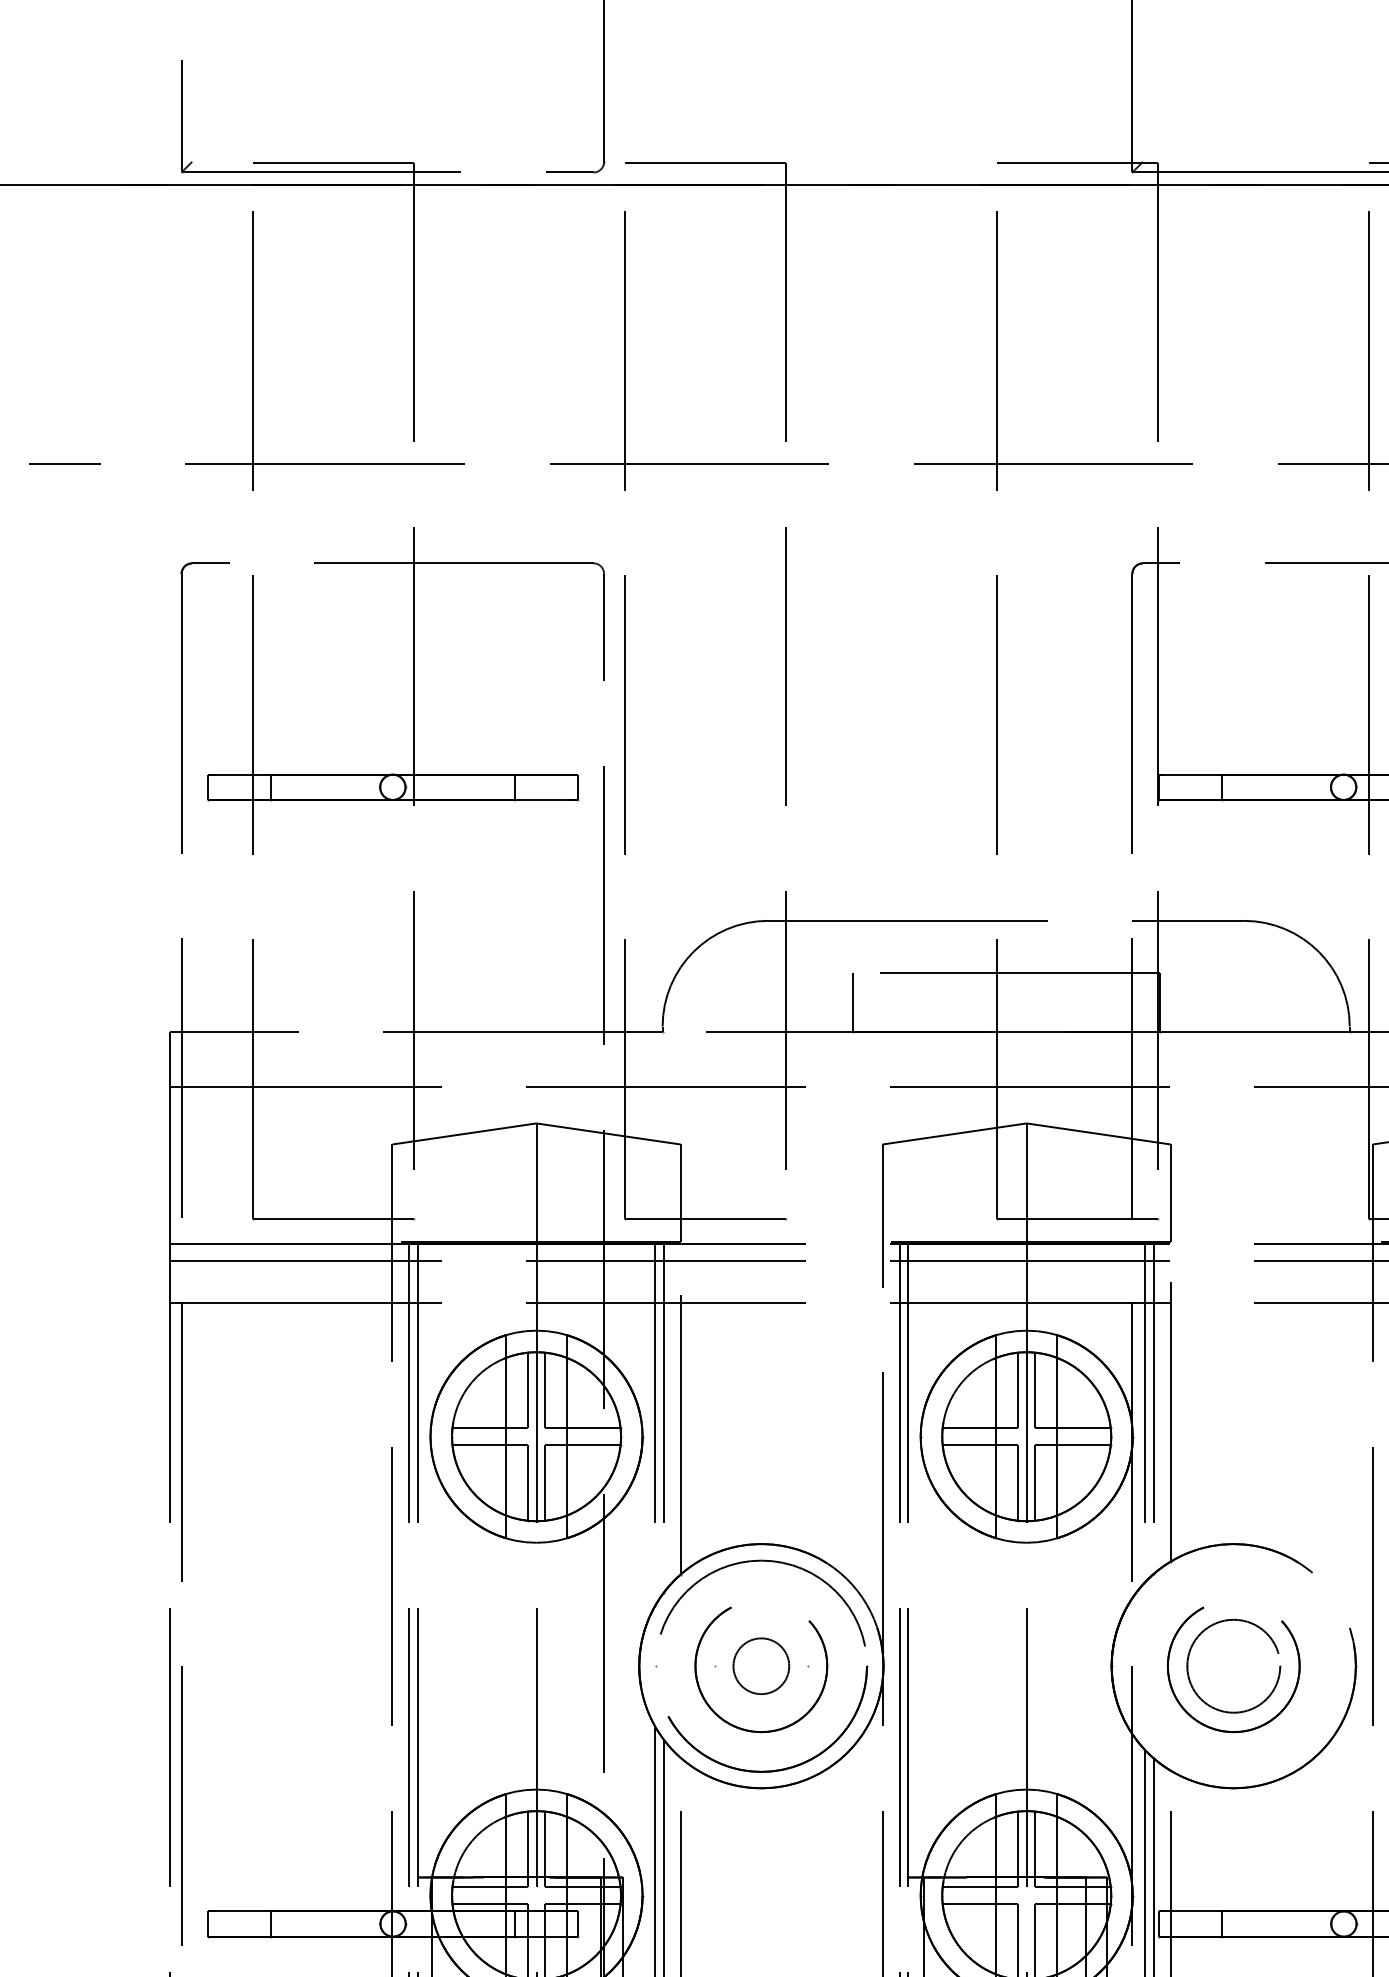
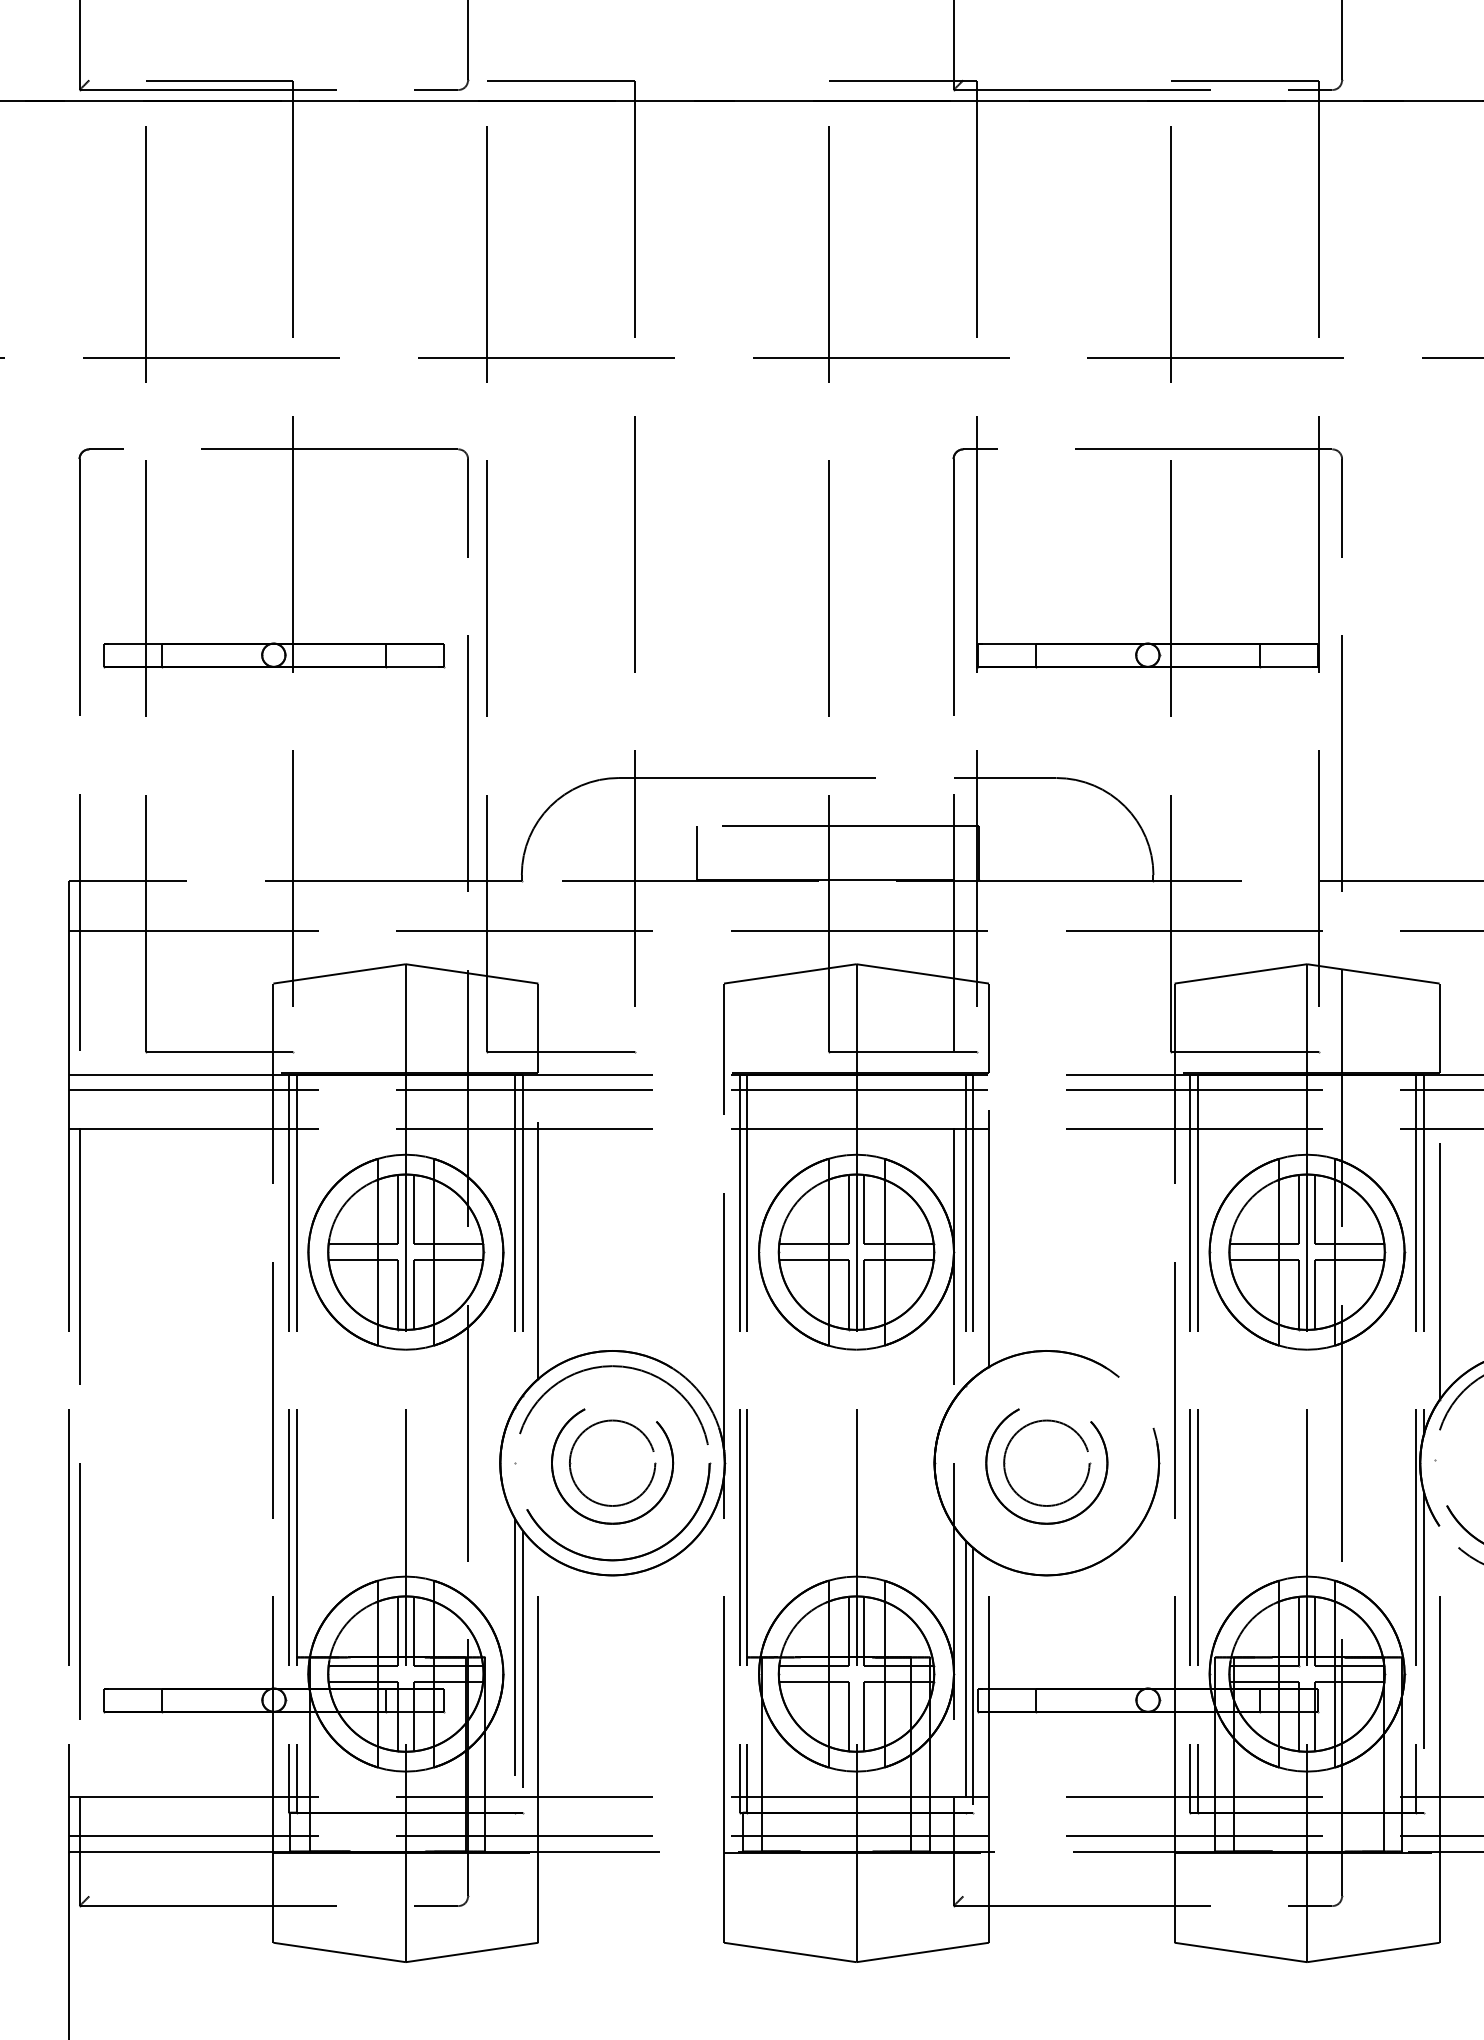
circle: (761, 1665) -> (612, 1462), size x1.67

